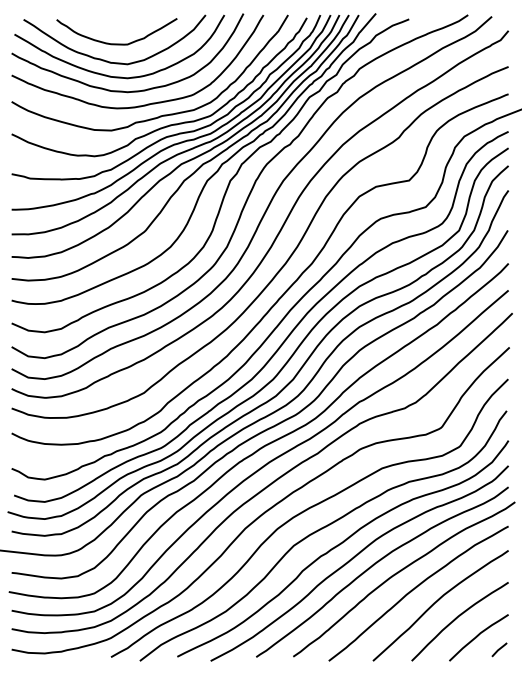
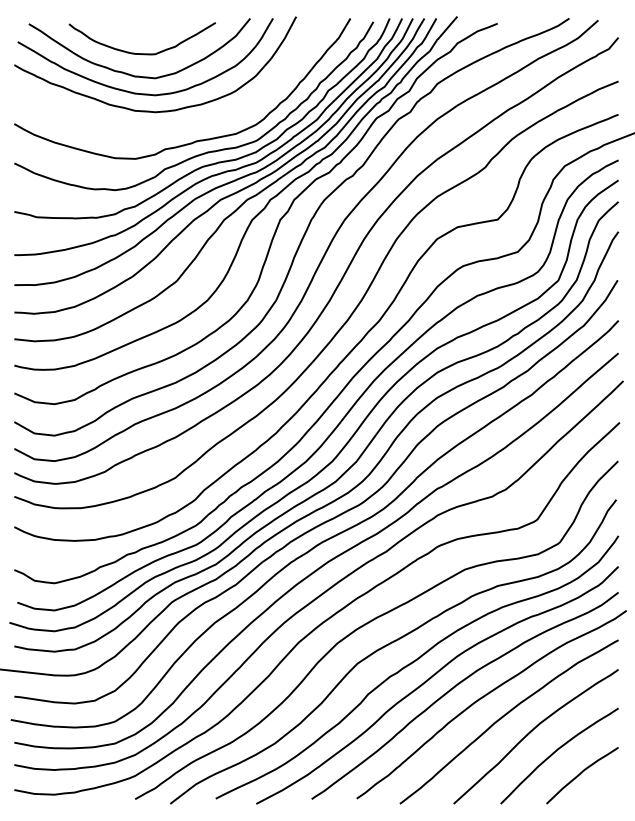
curve: (147, 103) -> (179, 125), removed
line: (499, 649) -> (607, 789), removed

